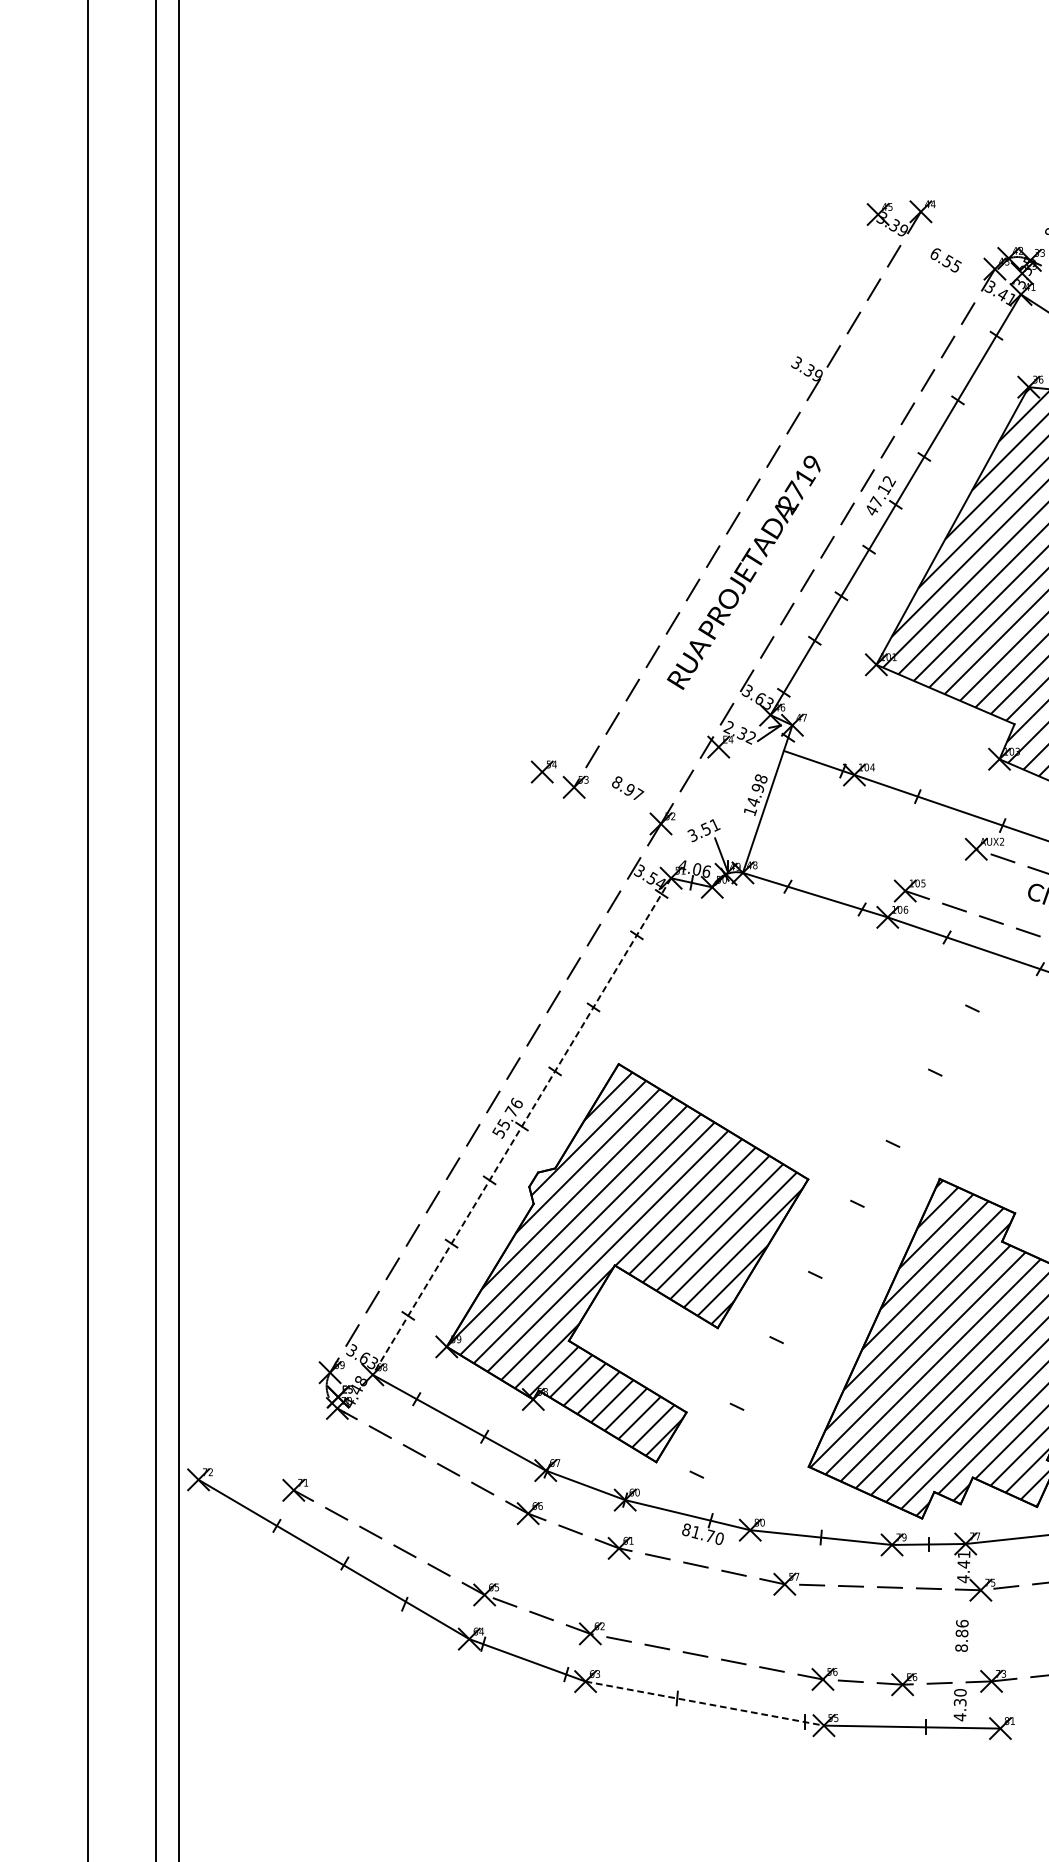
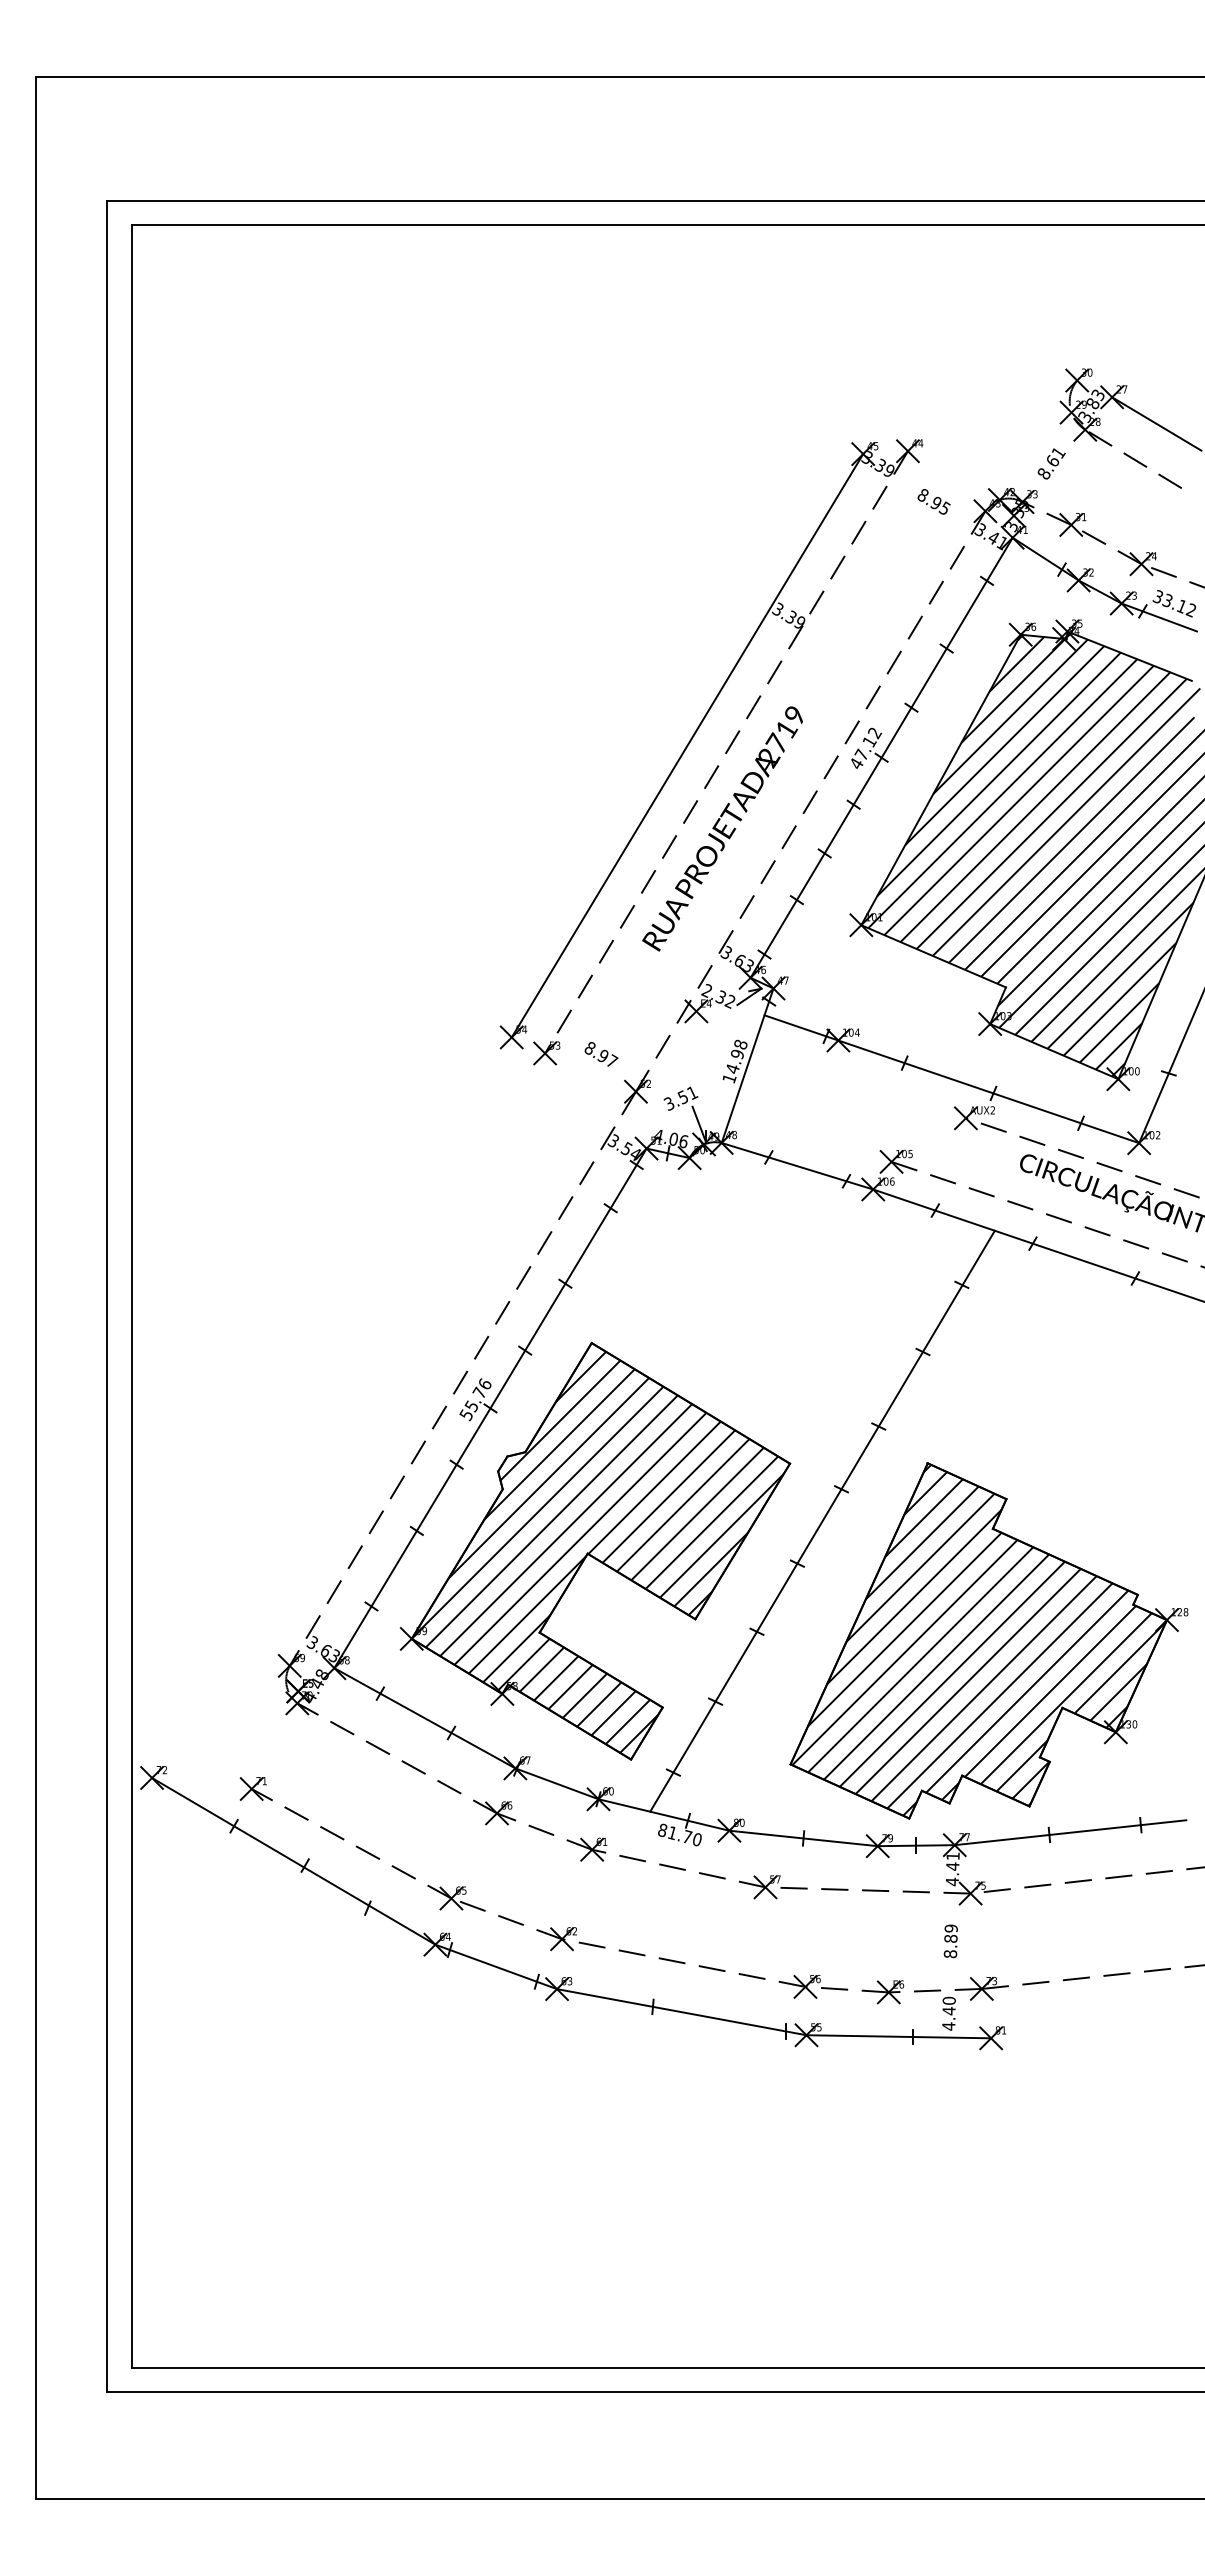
text: (941, 257) -> (929, 499), 6.55 -> 8.95
line: (710, 493) -> (687, 745), added
line: (521, 1126) -> (490, 1408), dashed -> solid
line: (839, 1233) -> (822, 1520), added
text: (961, 1623) -> (950, 1928), 8.86 -> 8.89
text: (959, 1702) -> (948, 2011), 4.30 -> 4.40
line: (704, 1703) -> (681, 2012), dashed -> solid

